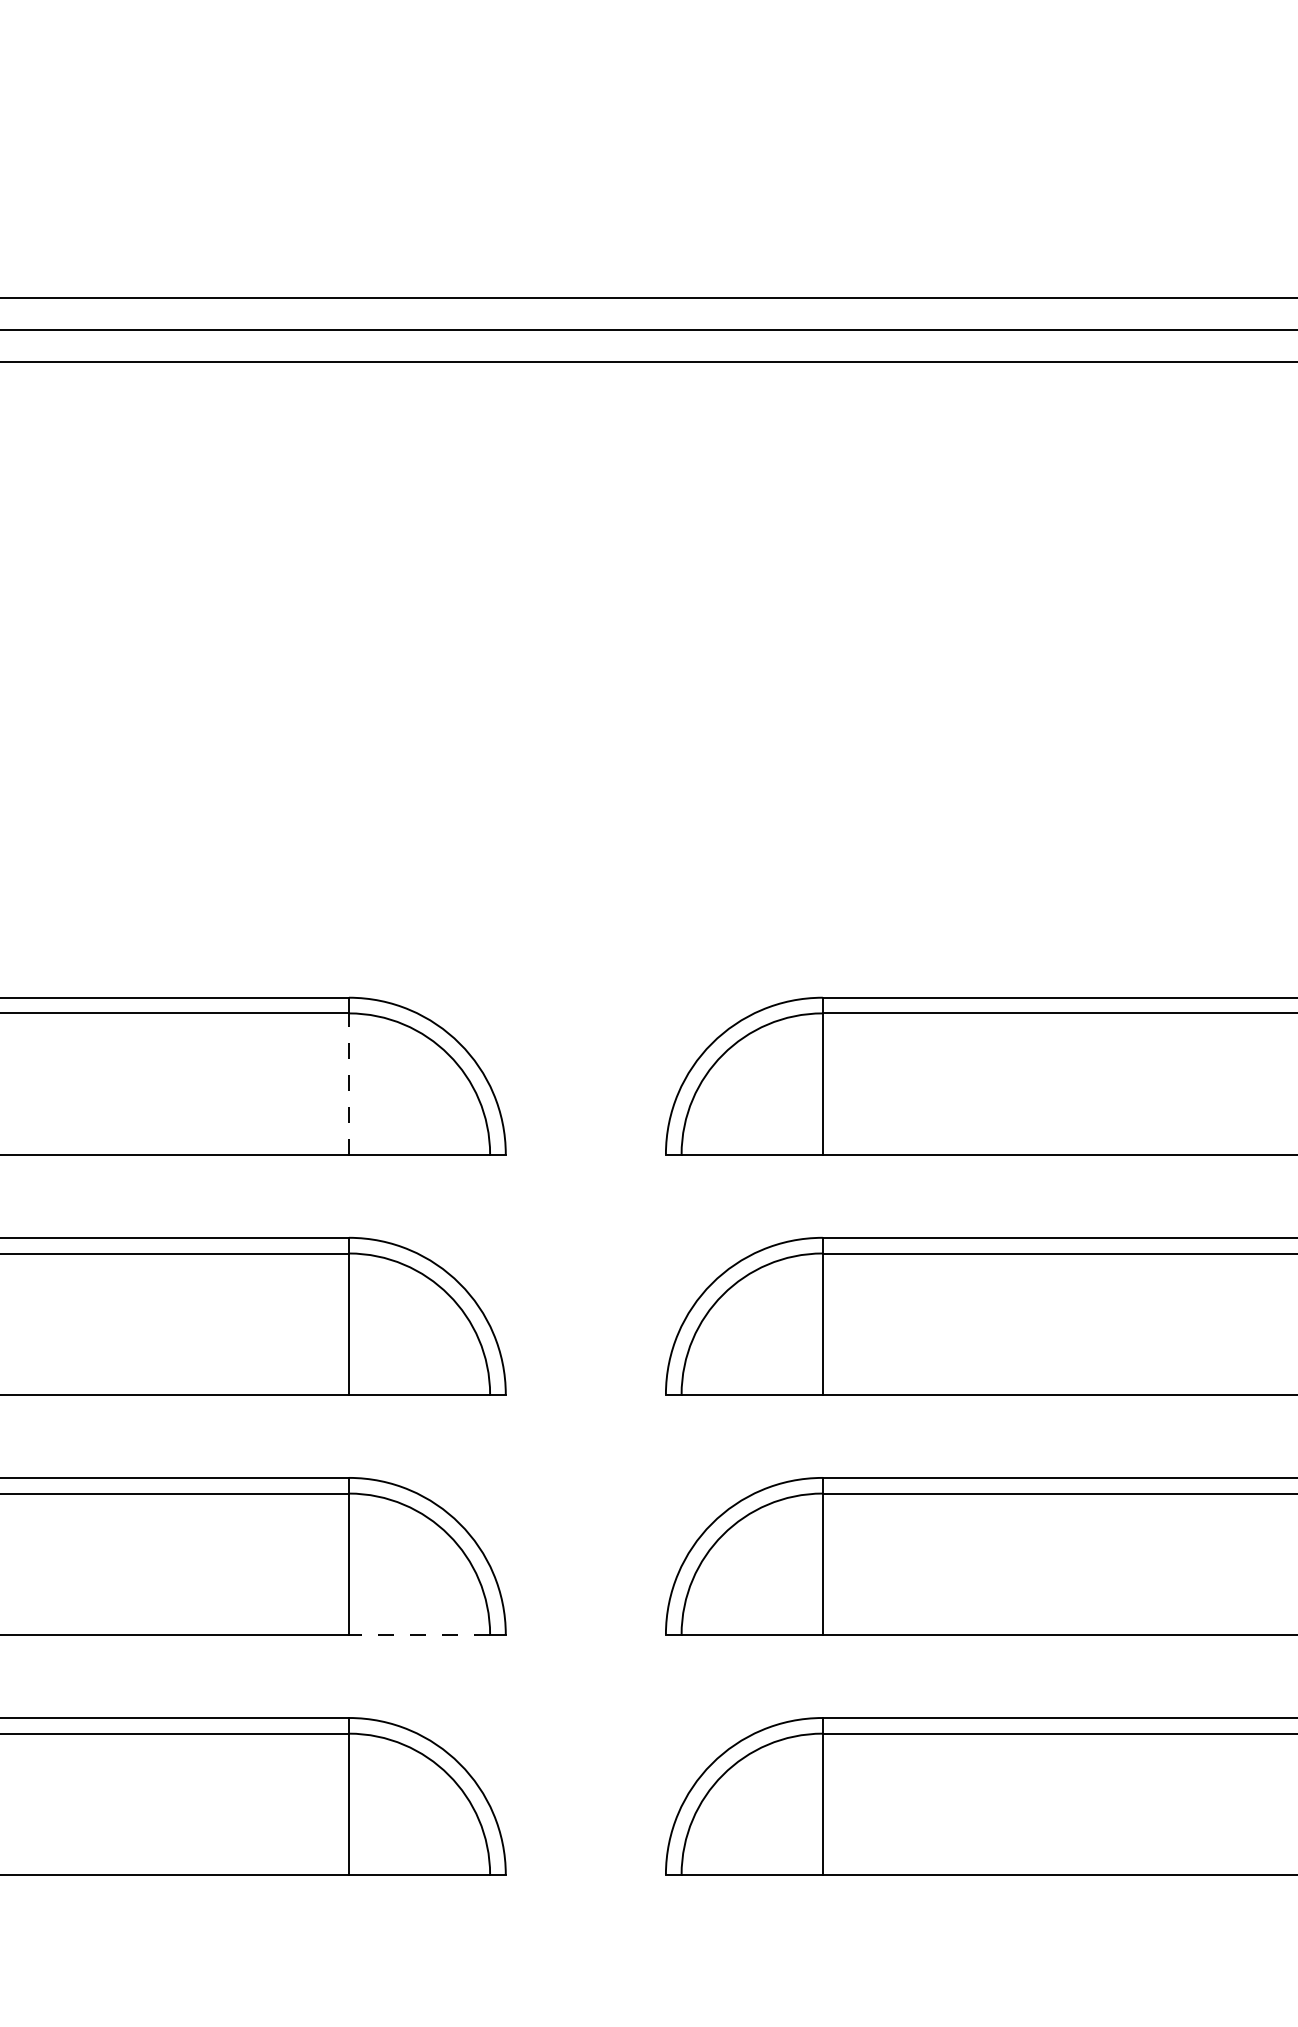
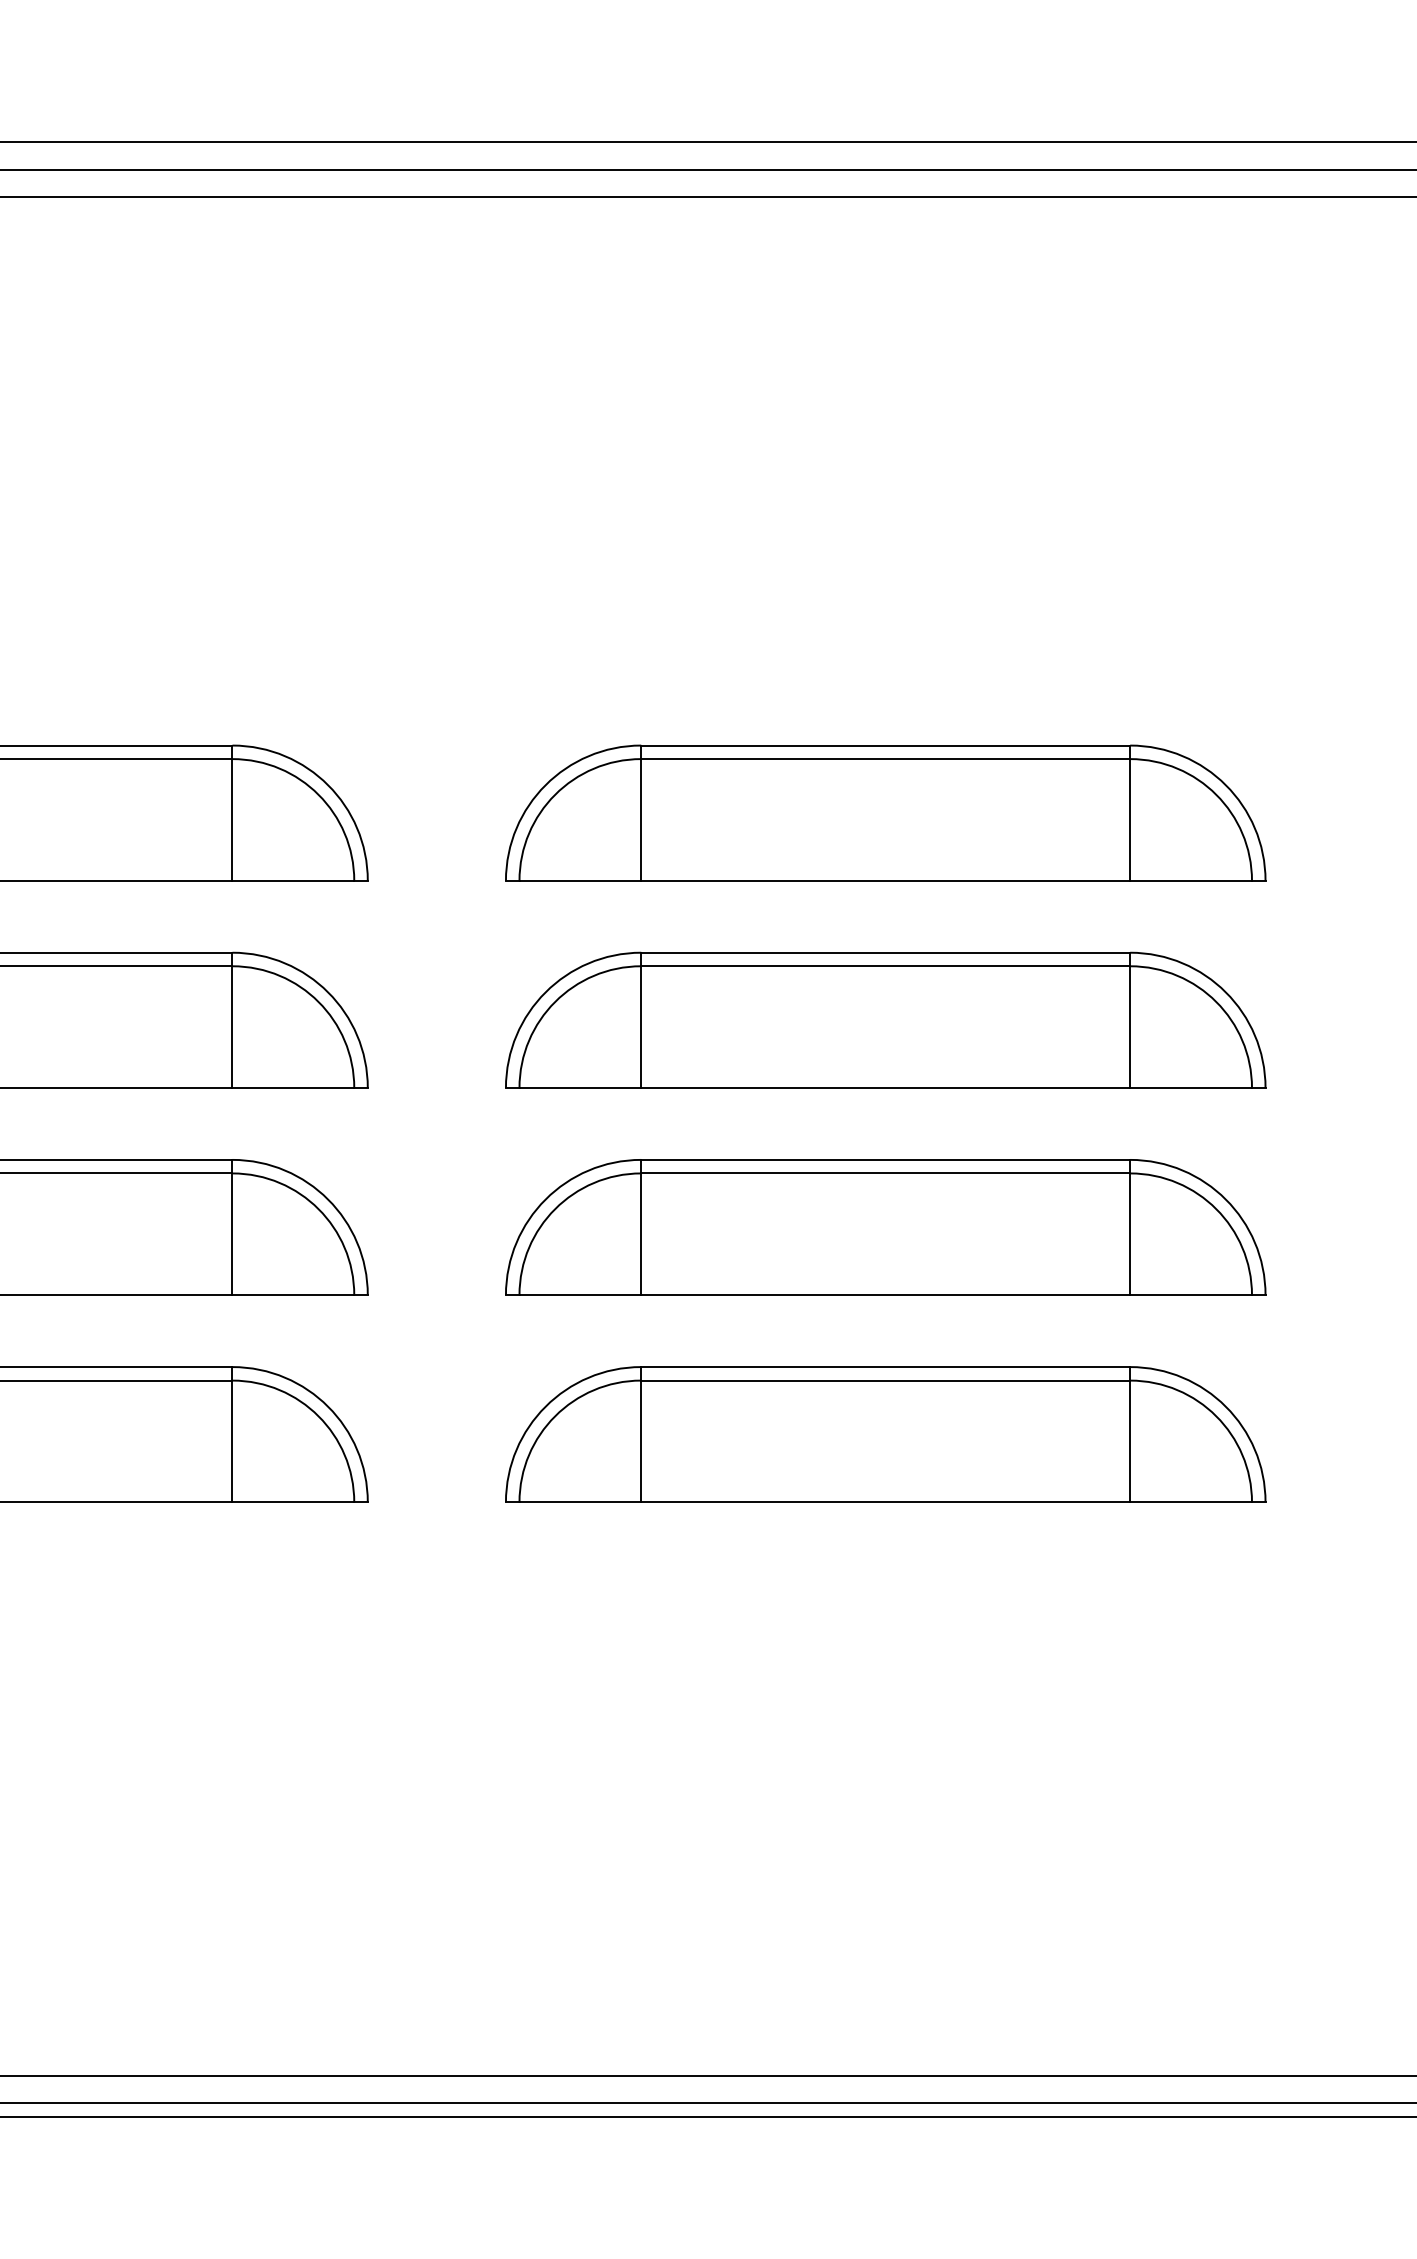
line: (349, 1084) -> (232, 820), dashed -> solid
line: (419, 1635) -> (293, 1295), dashed -> solid

